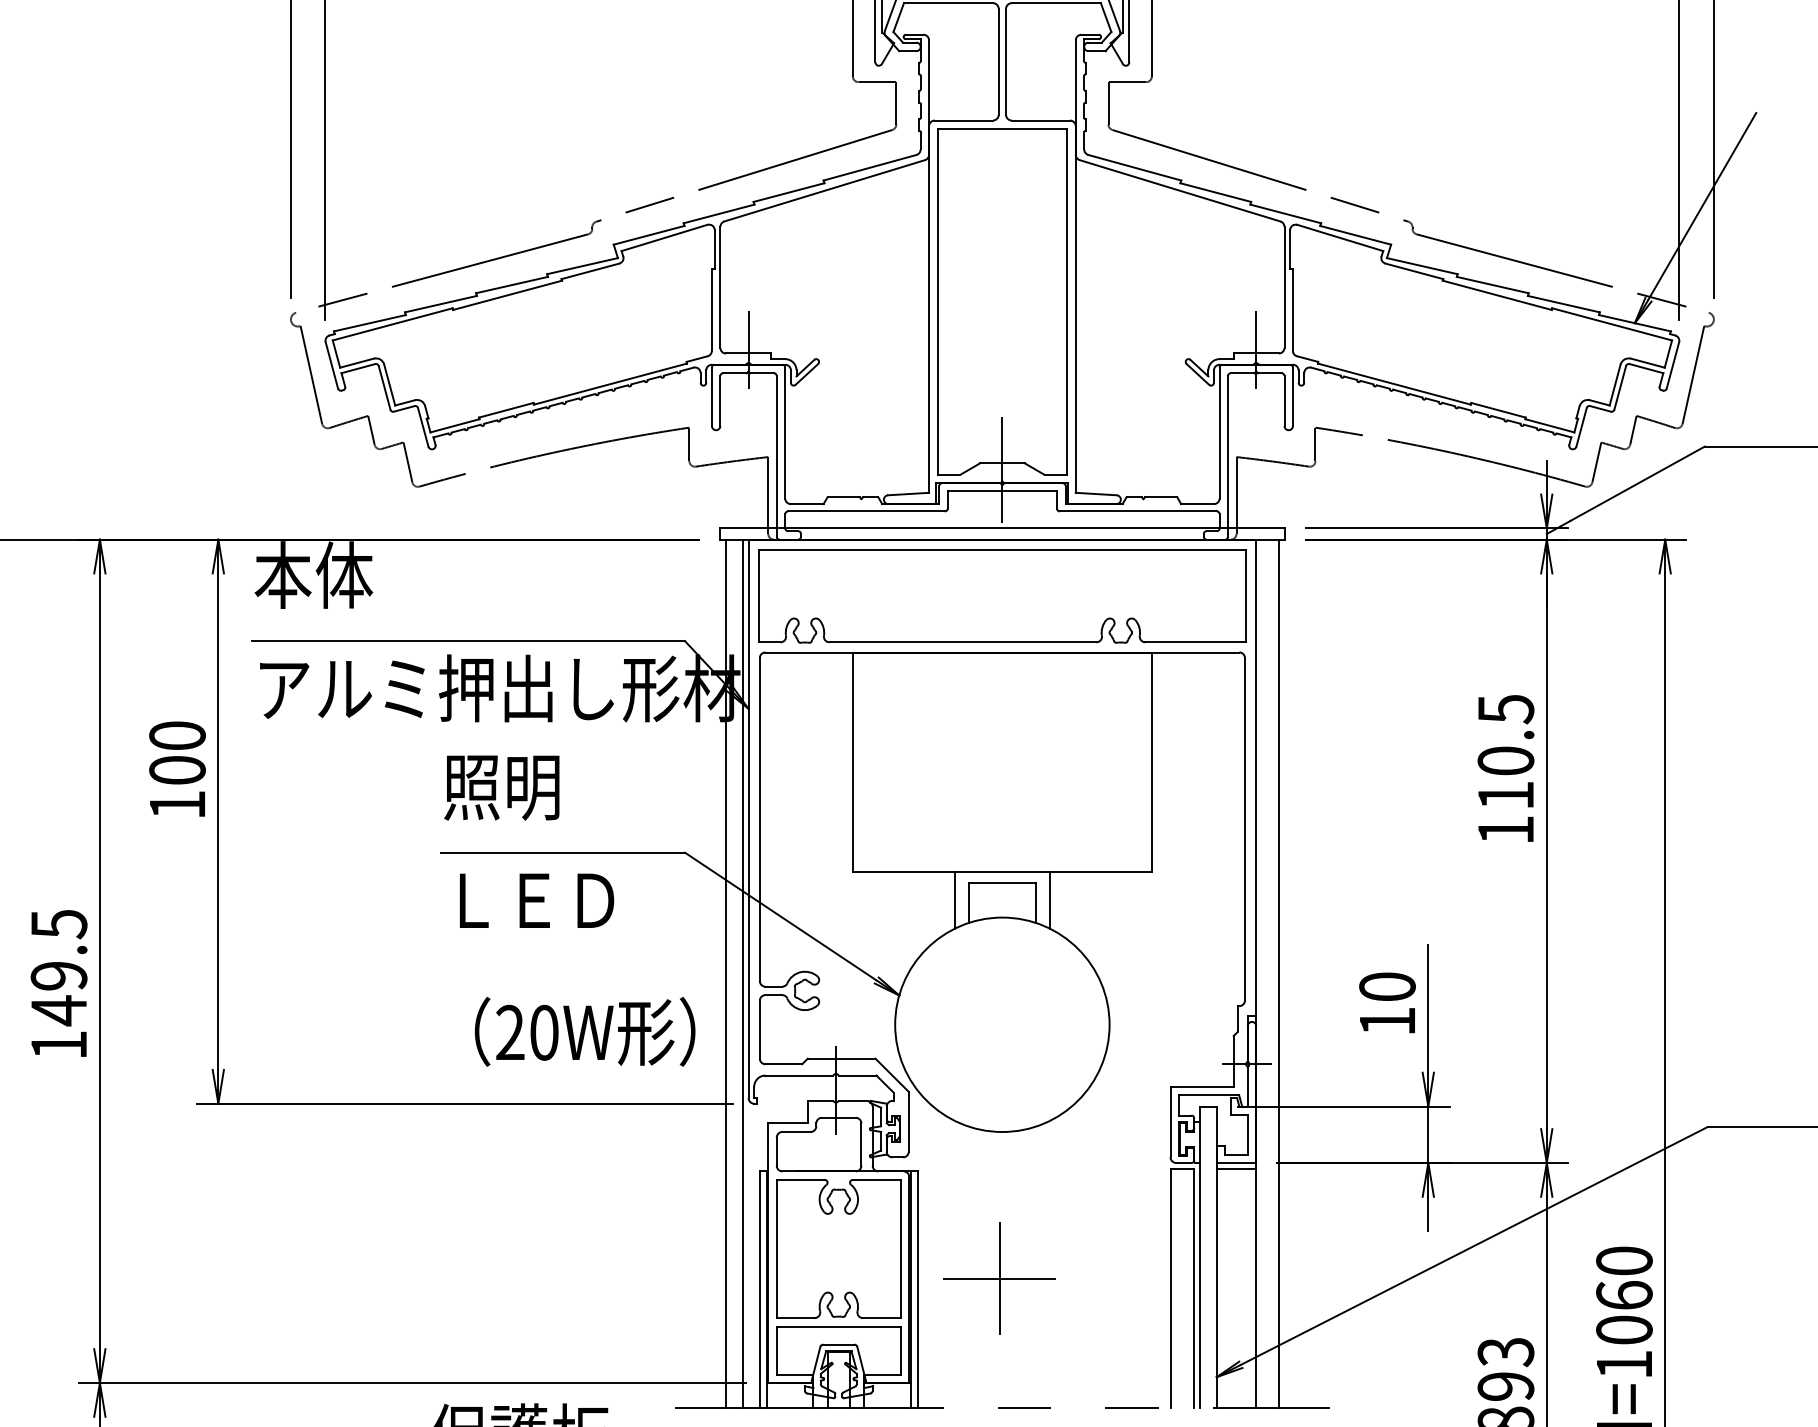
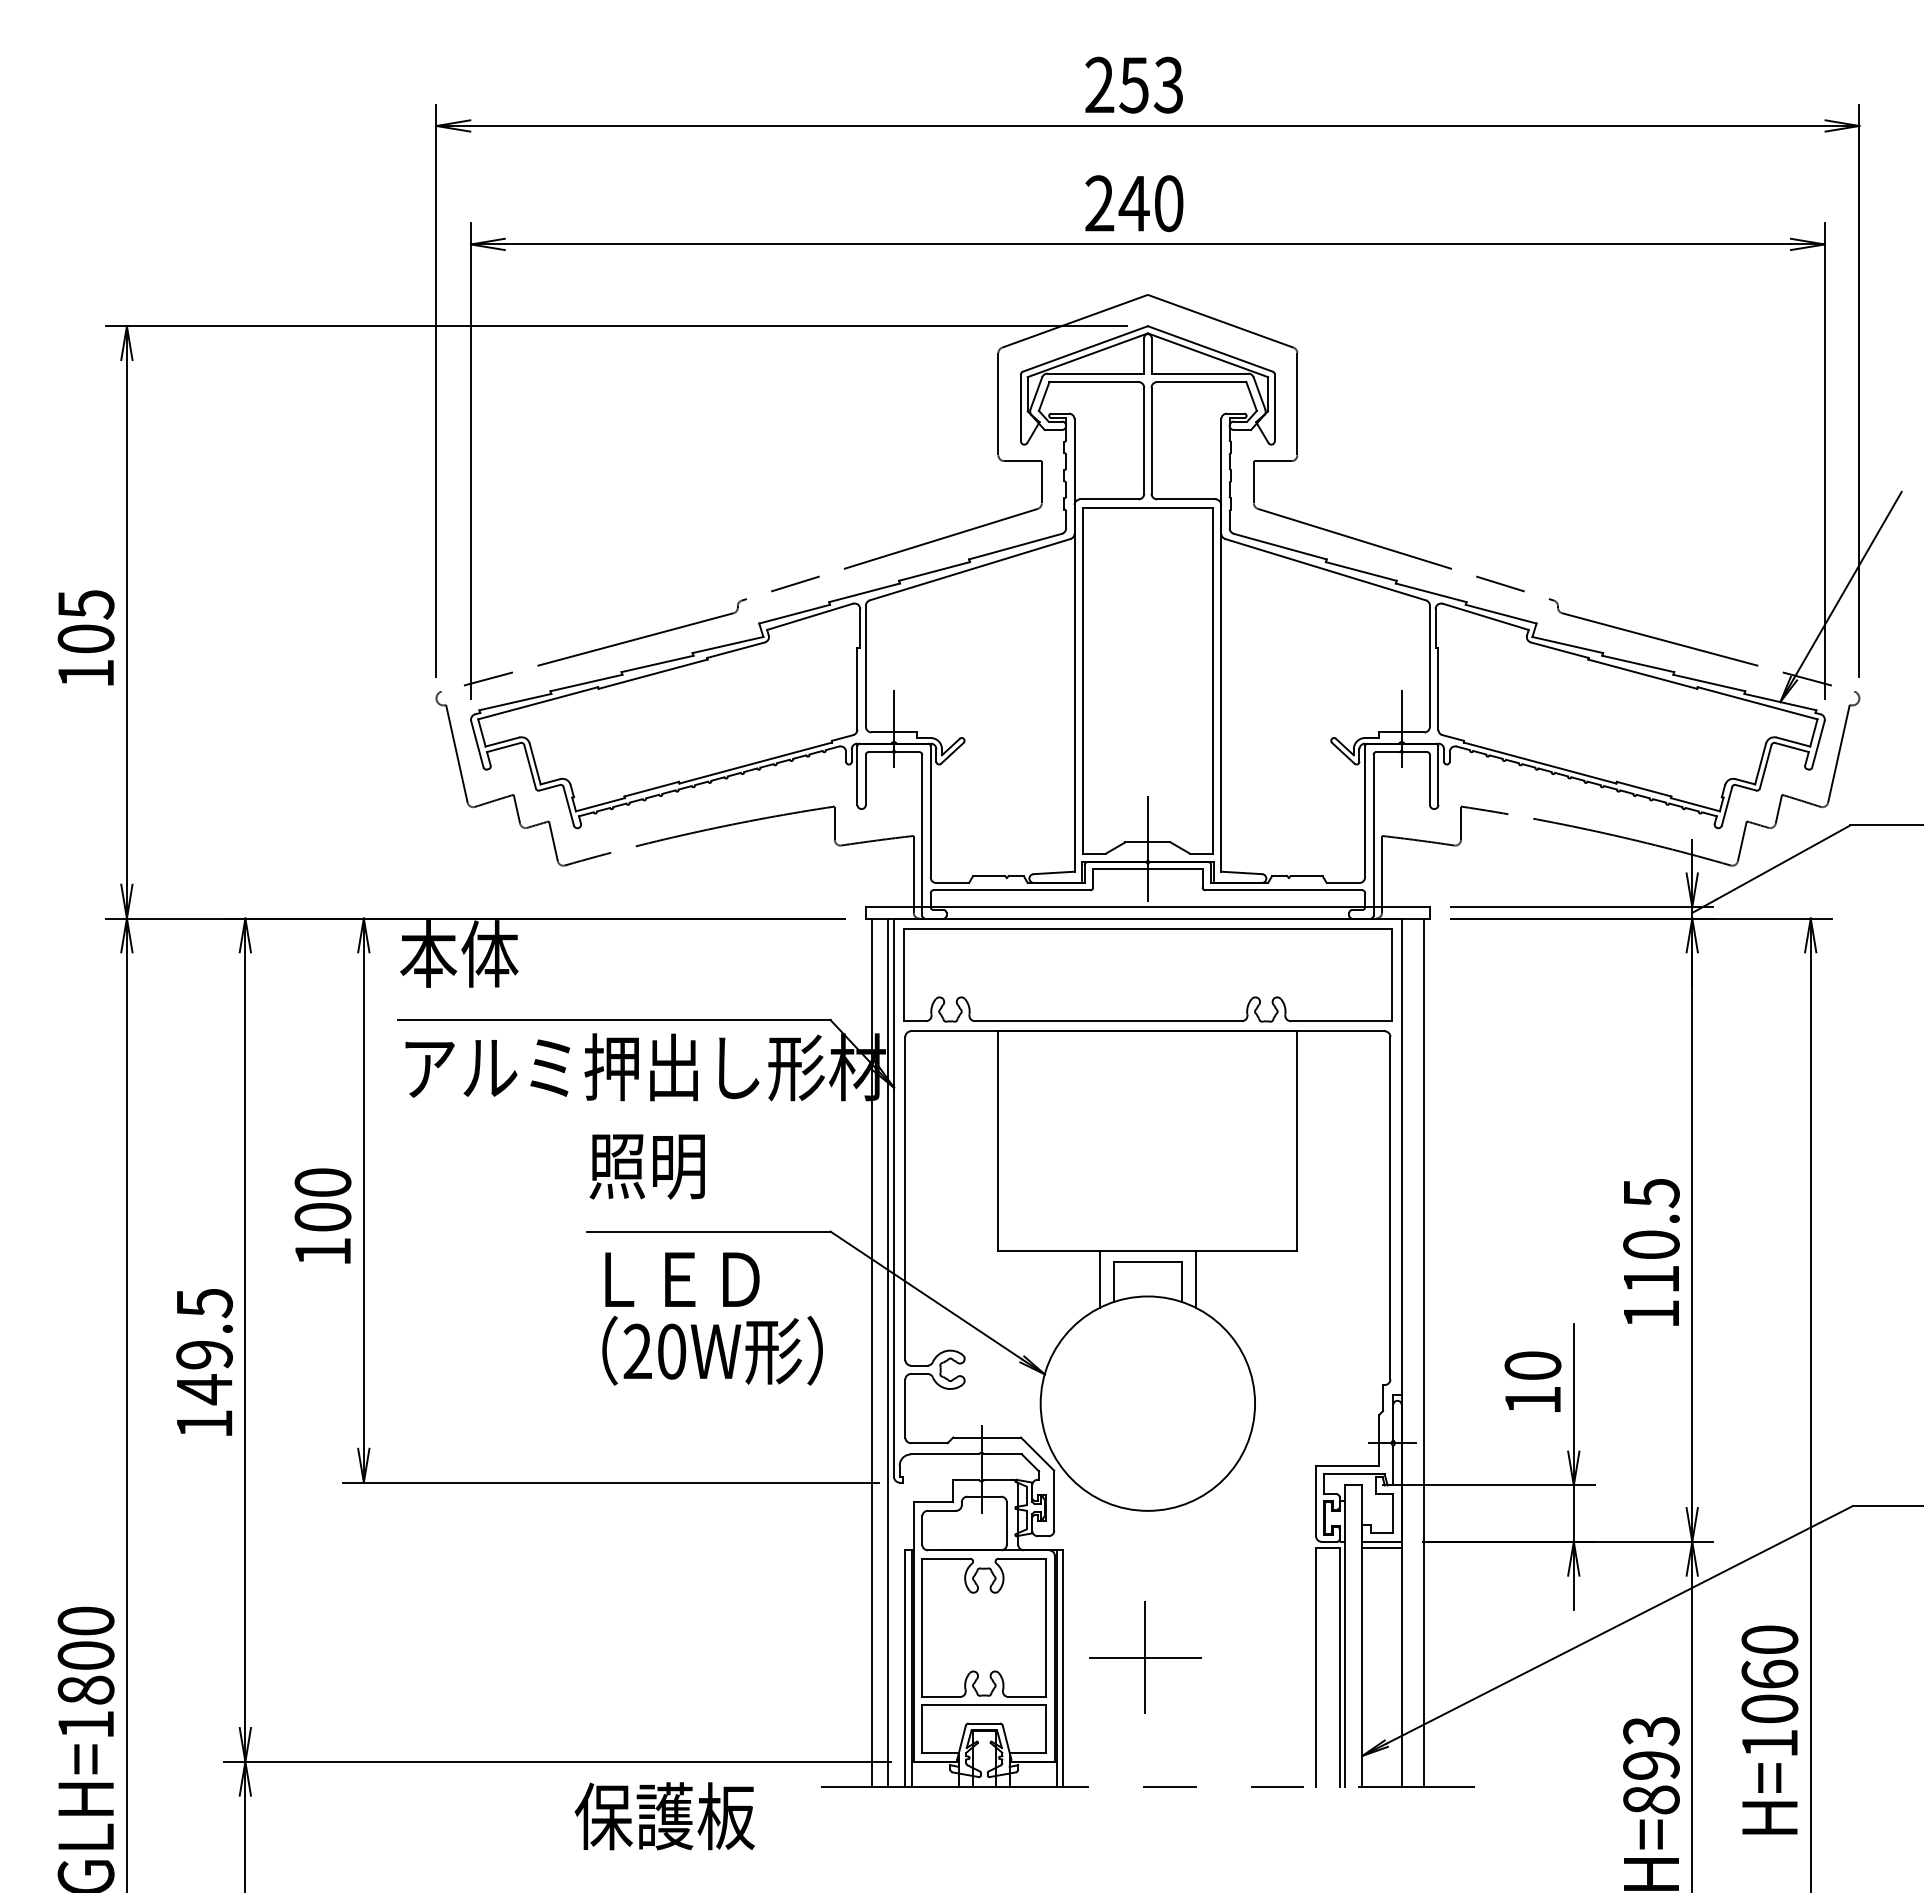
text: (177, 768) -> (322, 1215), moved
text: (1506, 768) -> (1651, 1252), moved
text: (585, 1031) -> (712, 1350), moved

